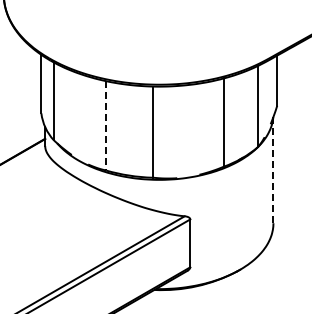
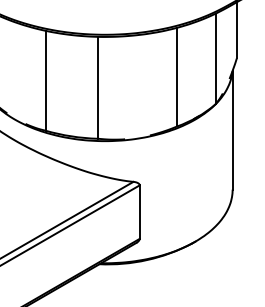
line: (106, 125) -> (46, 80), dashed -> solid
line: (273, 169) -> (232, 129), dashed -> solid

